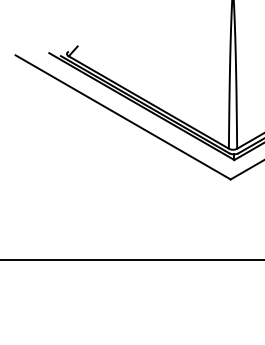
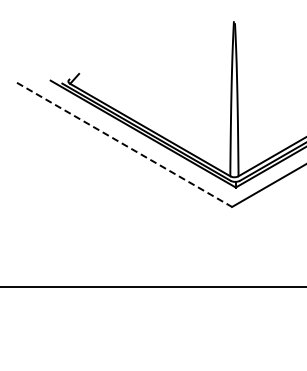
line: (123, 117) -> (124, 145), solid -> dashed

